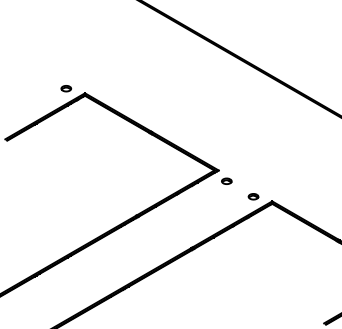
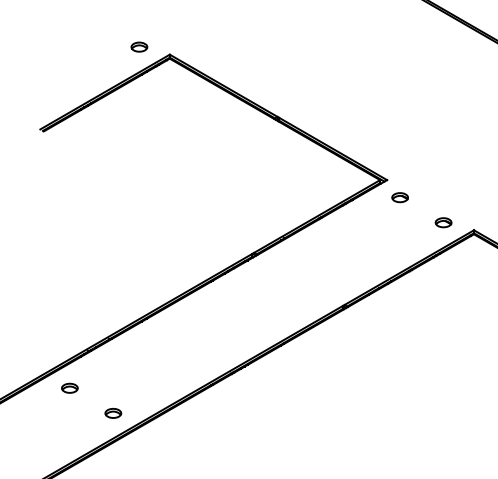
part: (23, 298) -> (69, 388), added
part: (49, 313) -> (112, 412), added

